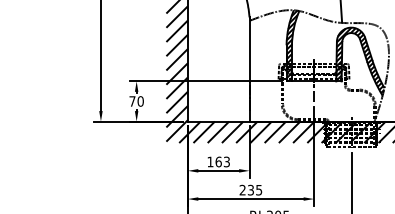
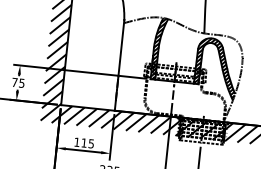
text: (140, 101) -> (21, 83), 70 -> 75
text: (222, 161) -> (87, 143), 163 -> 115

